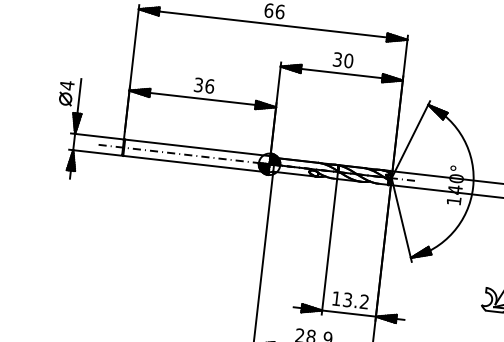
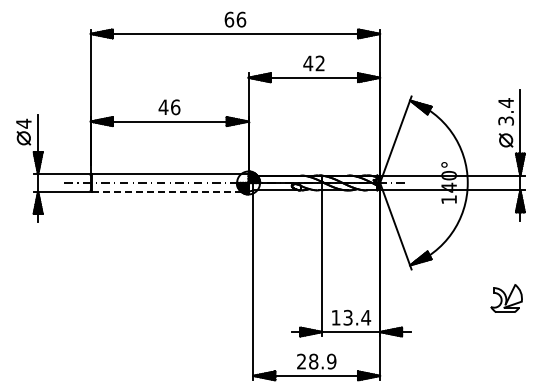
text: (343, 60) -> (314, 63), 30 -> 42
text: (198, 85) -> (163, 107), 36 -> 46
line: (196, 163) -> (170, 191), solid -> dashed
text: (364, 301) -> (366, 317), 13.2 -> 13.4

